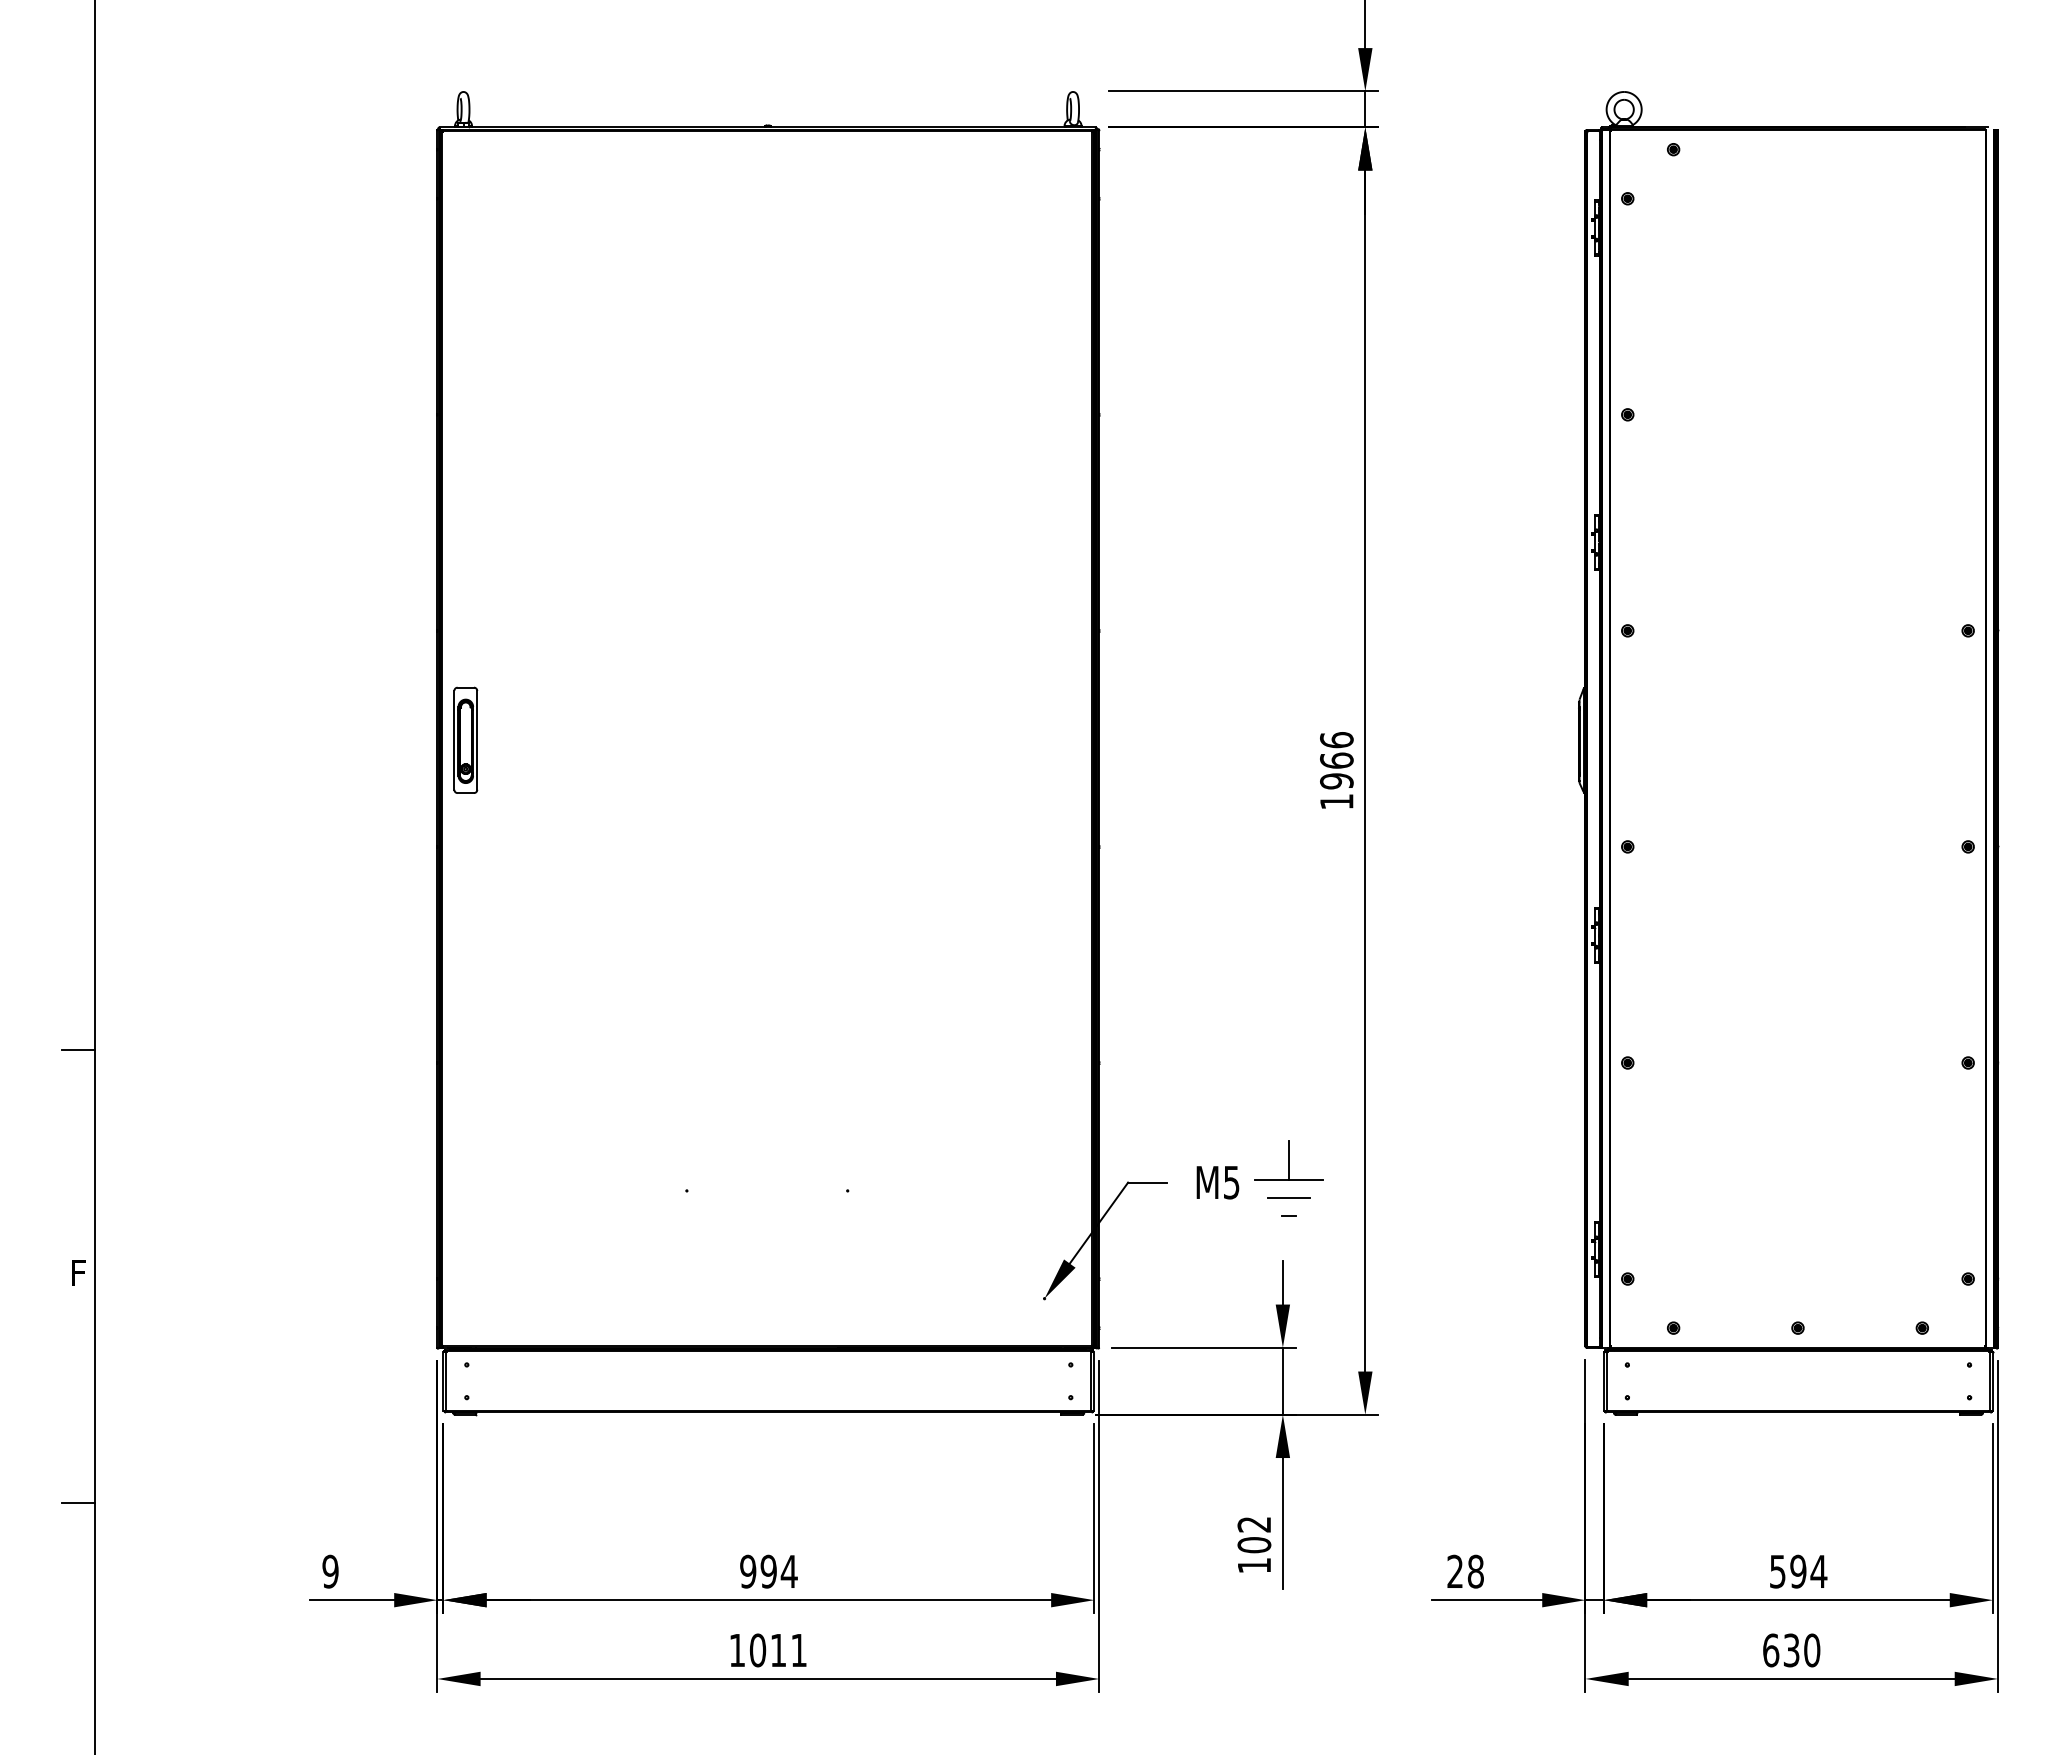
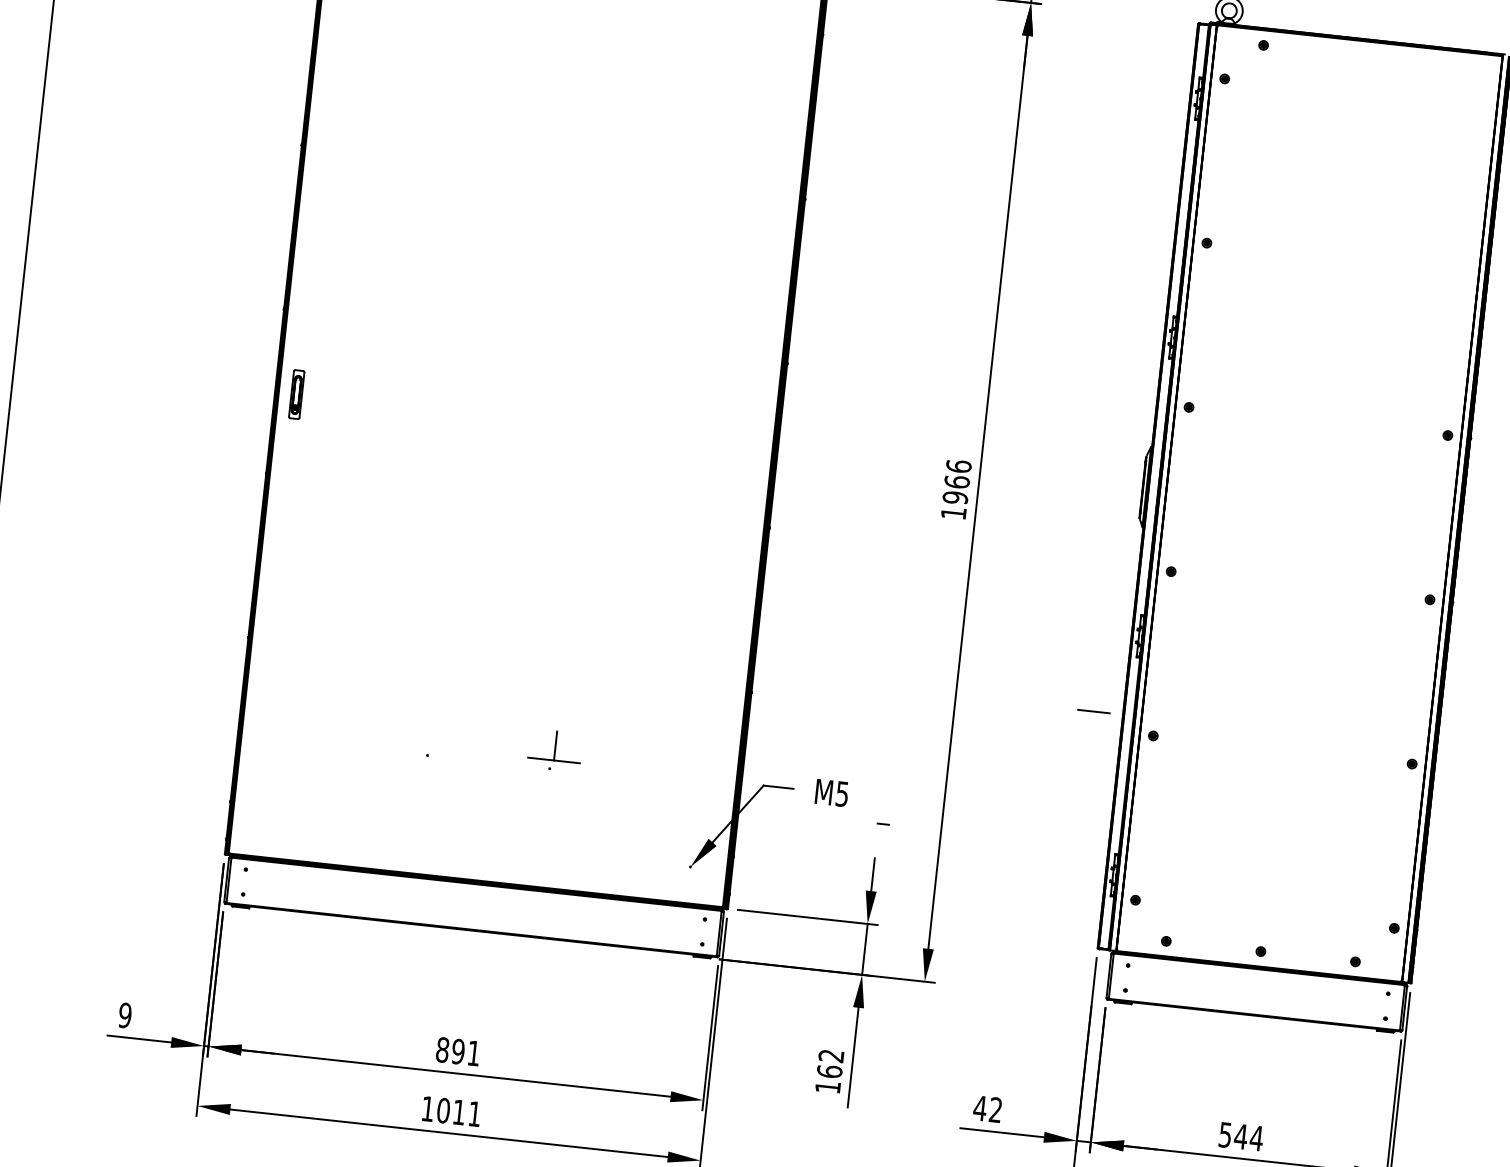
part: (465, 739) -> (296, 394), size x0.6
part: (1288, 1160) -> (555, 745), moved
line: (1288, 1197) -> (1093, 711), moved
text: (1254, 1545) -> (829, 1071), 102 -> 162
text: (768, 1571) -> (458, 1051), 994 -> 891
text: (1464, 1571) -> (987, 1109), 28 -> 42
text: (1797, 1571) -> (1240, 1136), 594 -> 544

